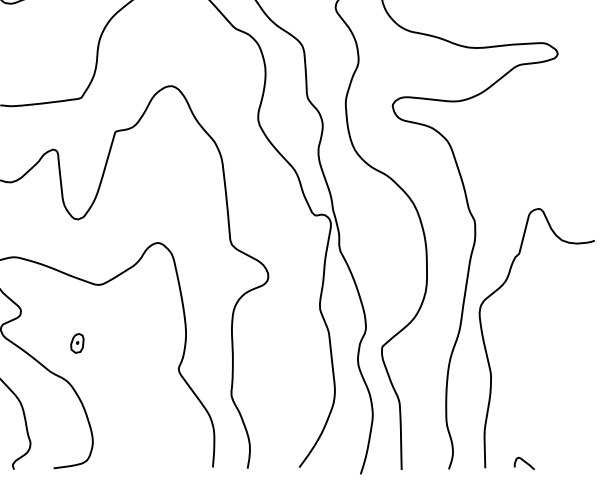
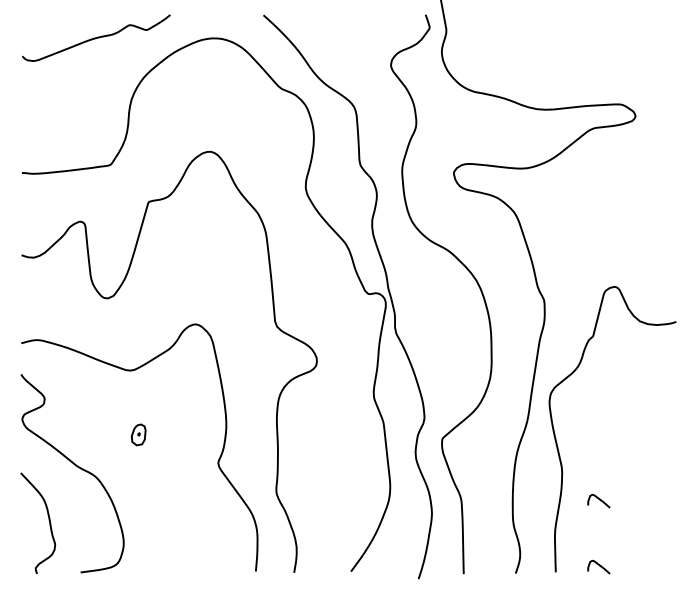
part: (77, 343) -> (138, 434), moved
curve: (525, 402) -> (599, 500), added

